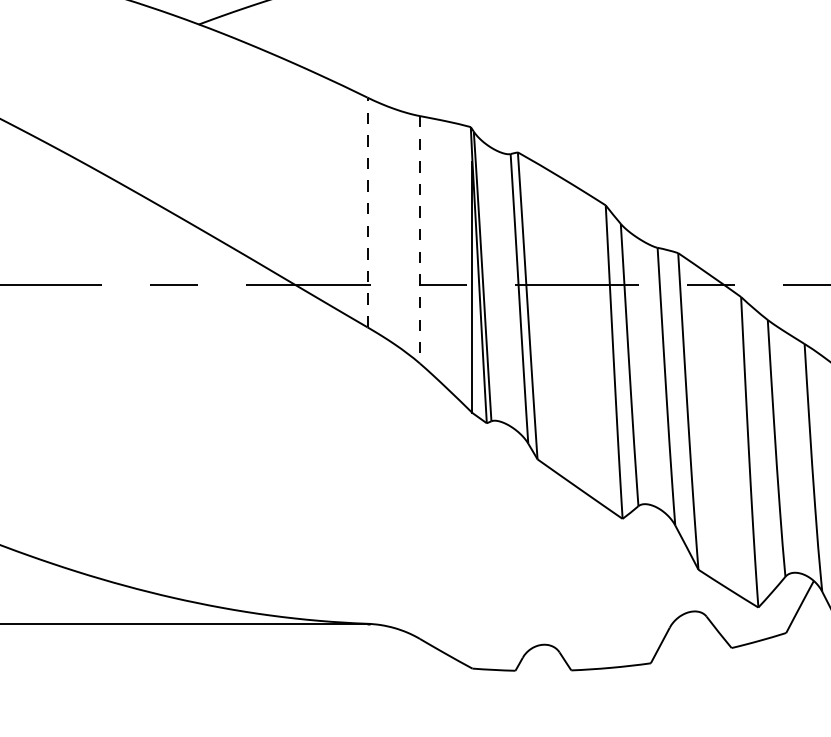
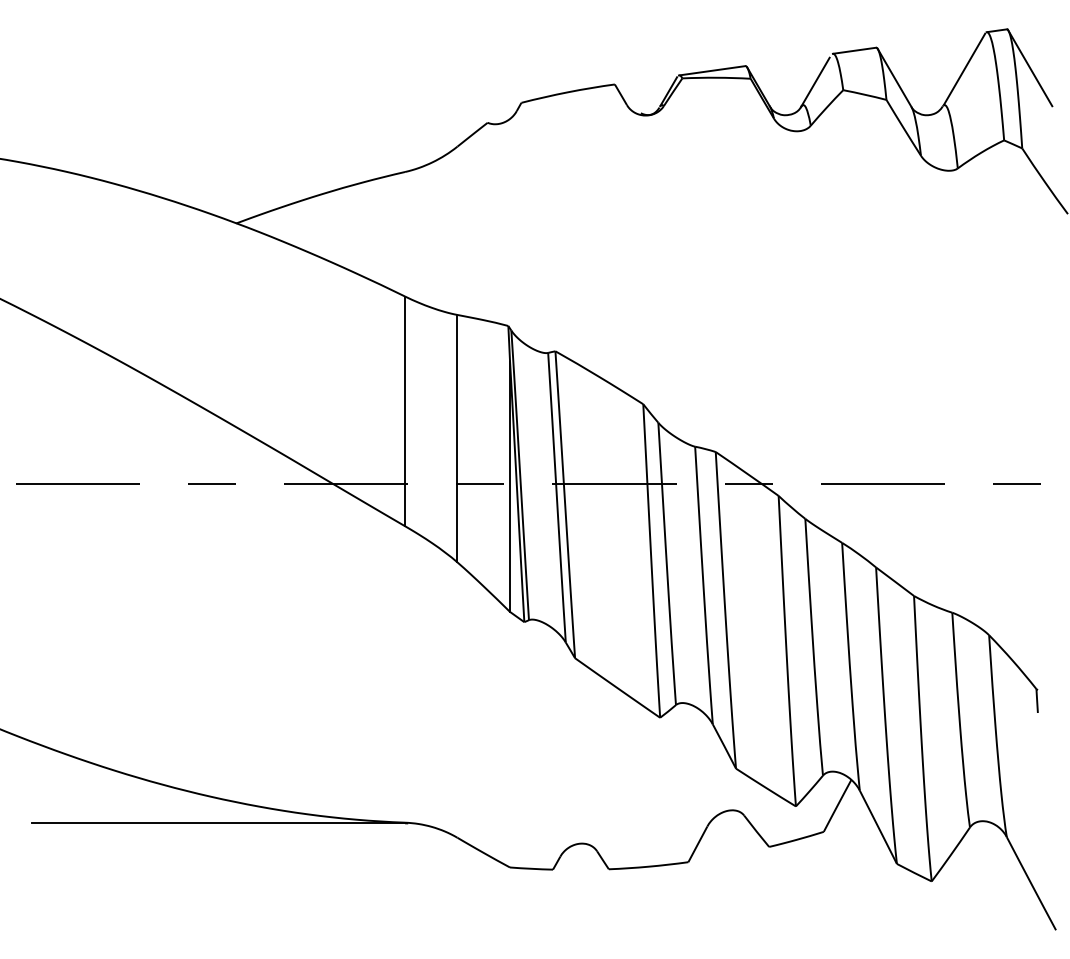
line: (367, 212) -> (405, 411), dashed -> solid
line: (419, 239) -> (457, 438), dashed -> solid

